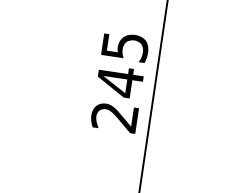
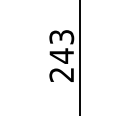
text: (124, 45) -> (61, 36), 245 -> 243

